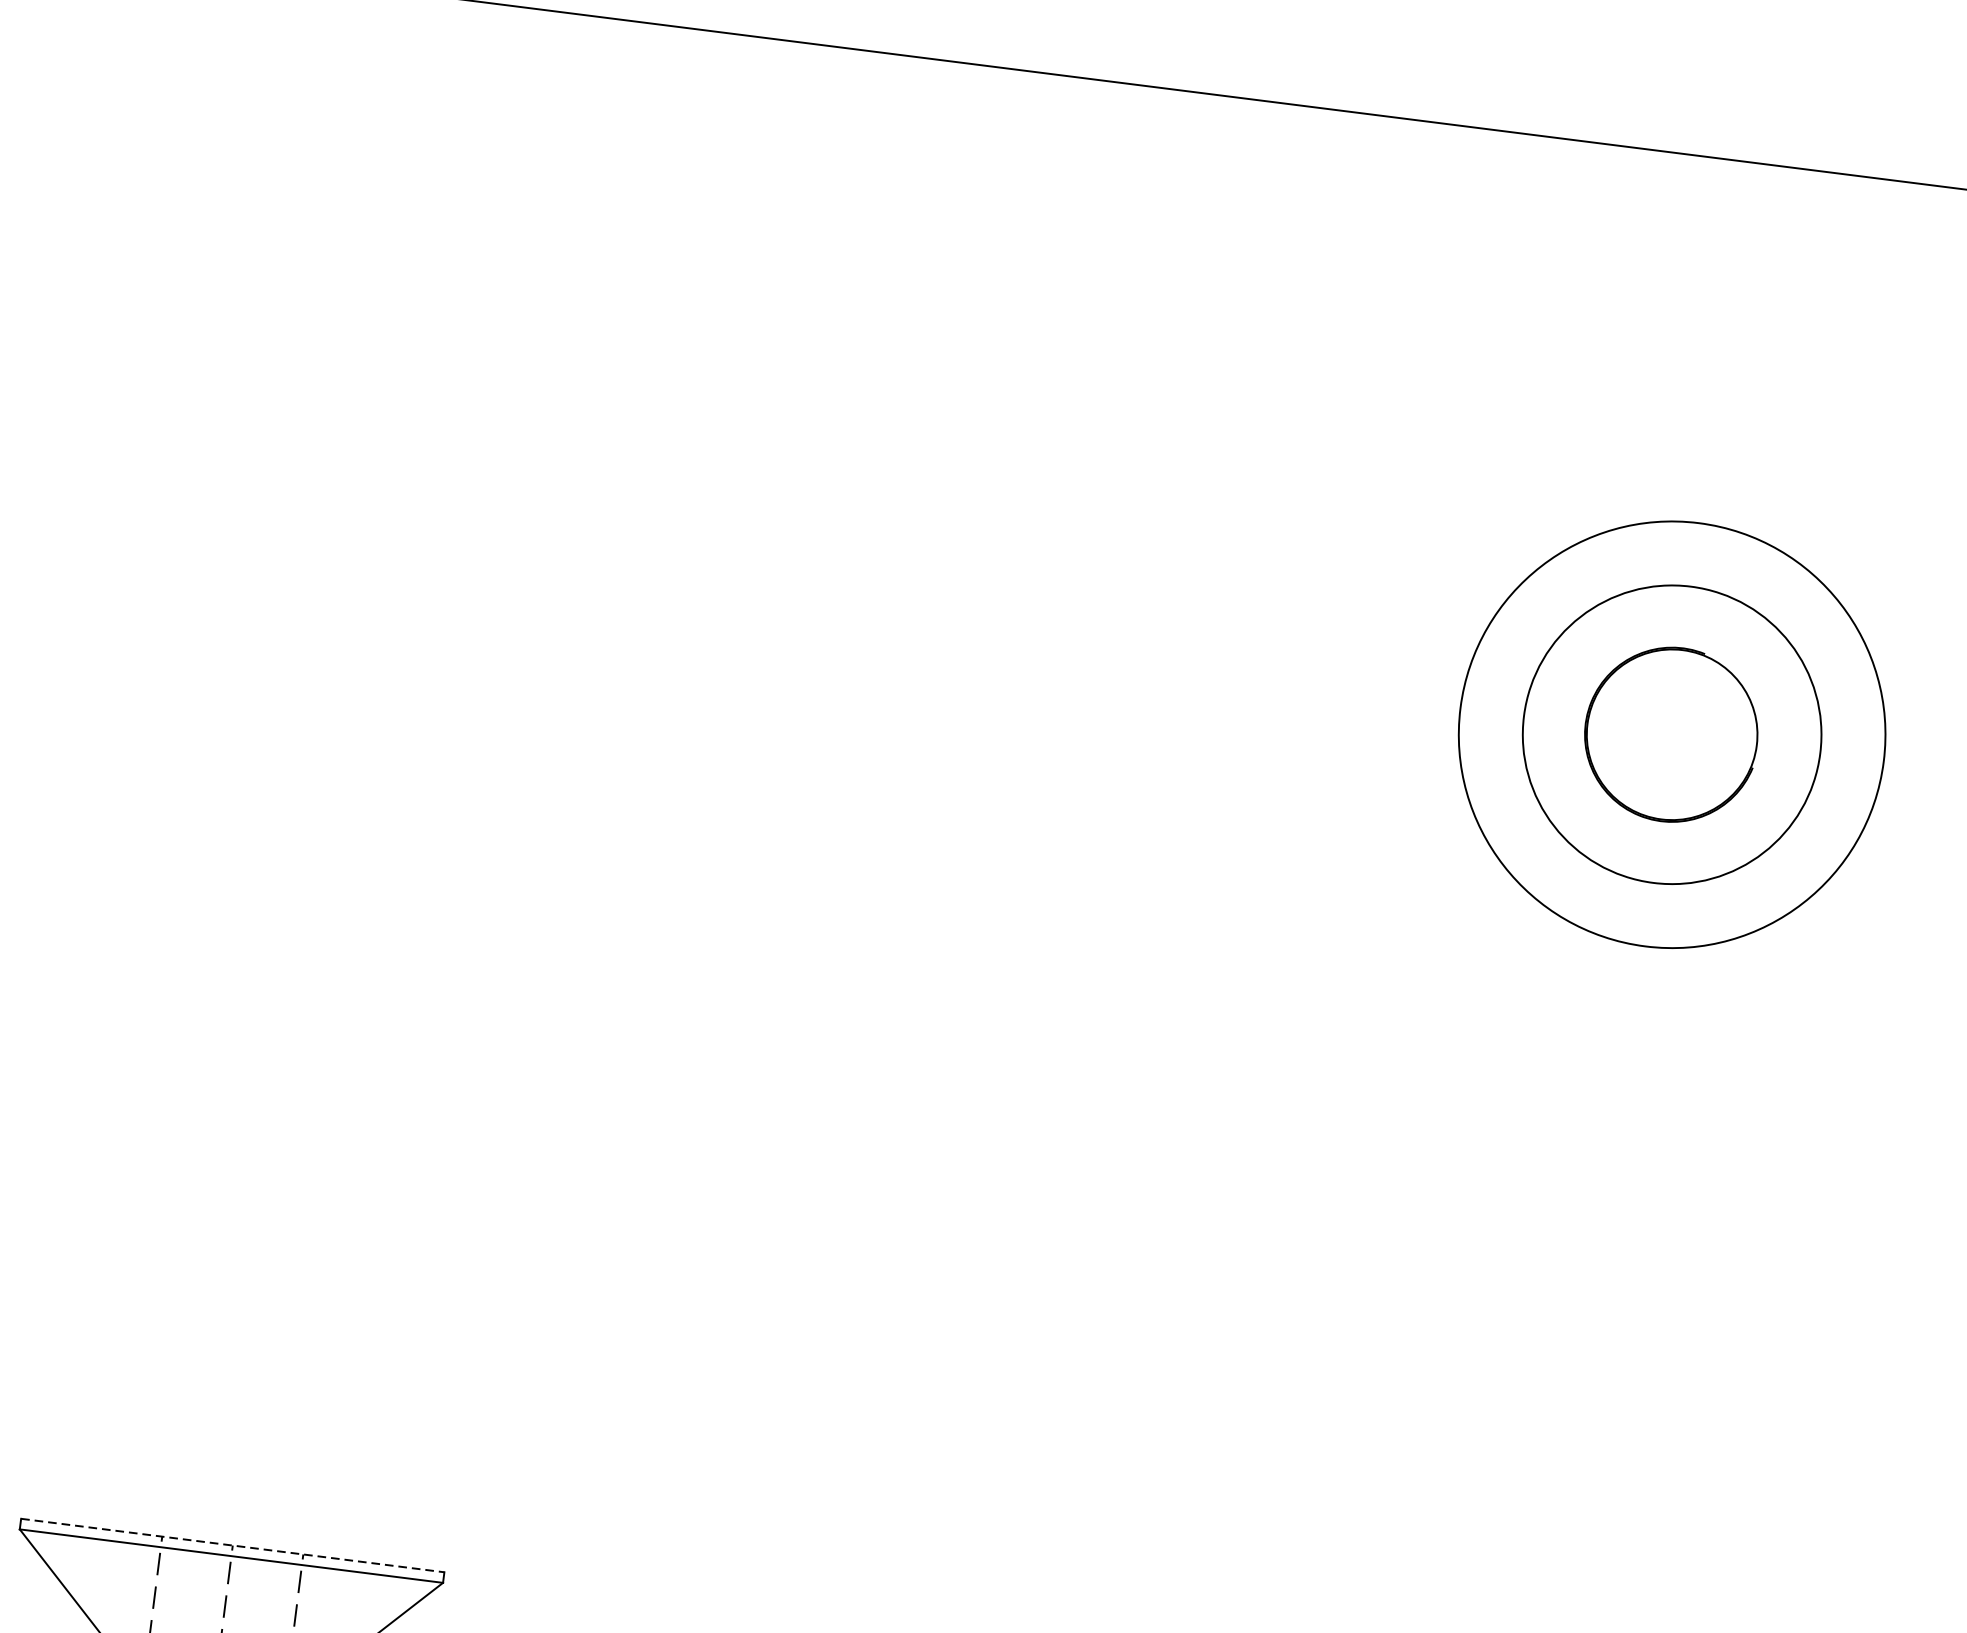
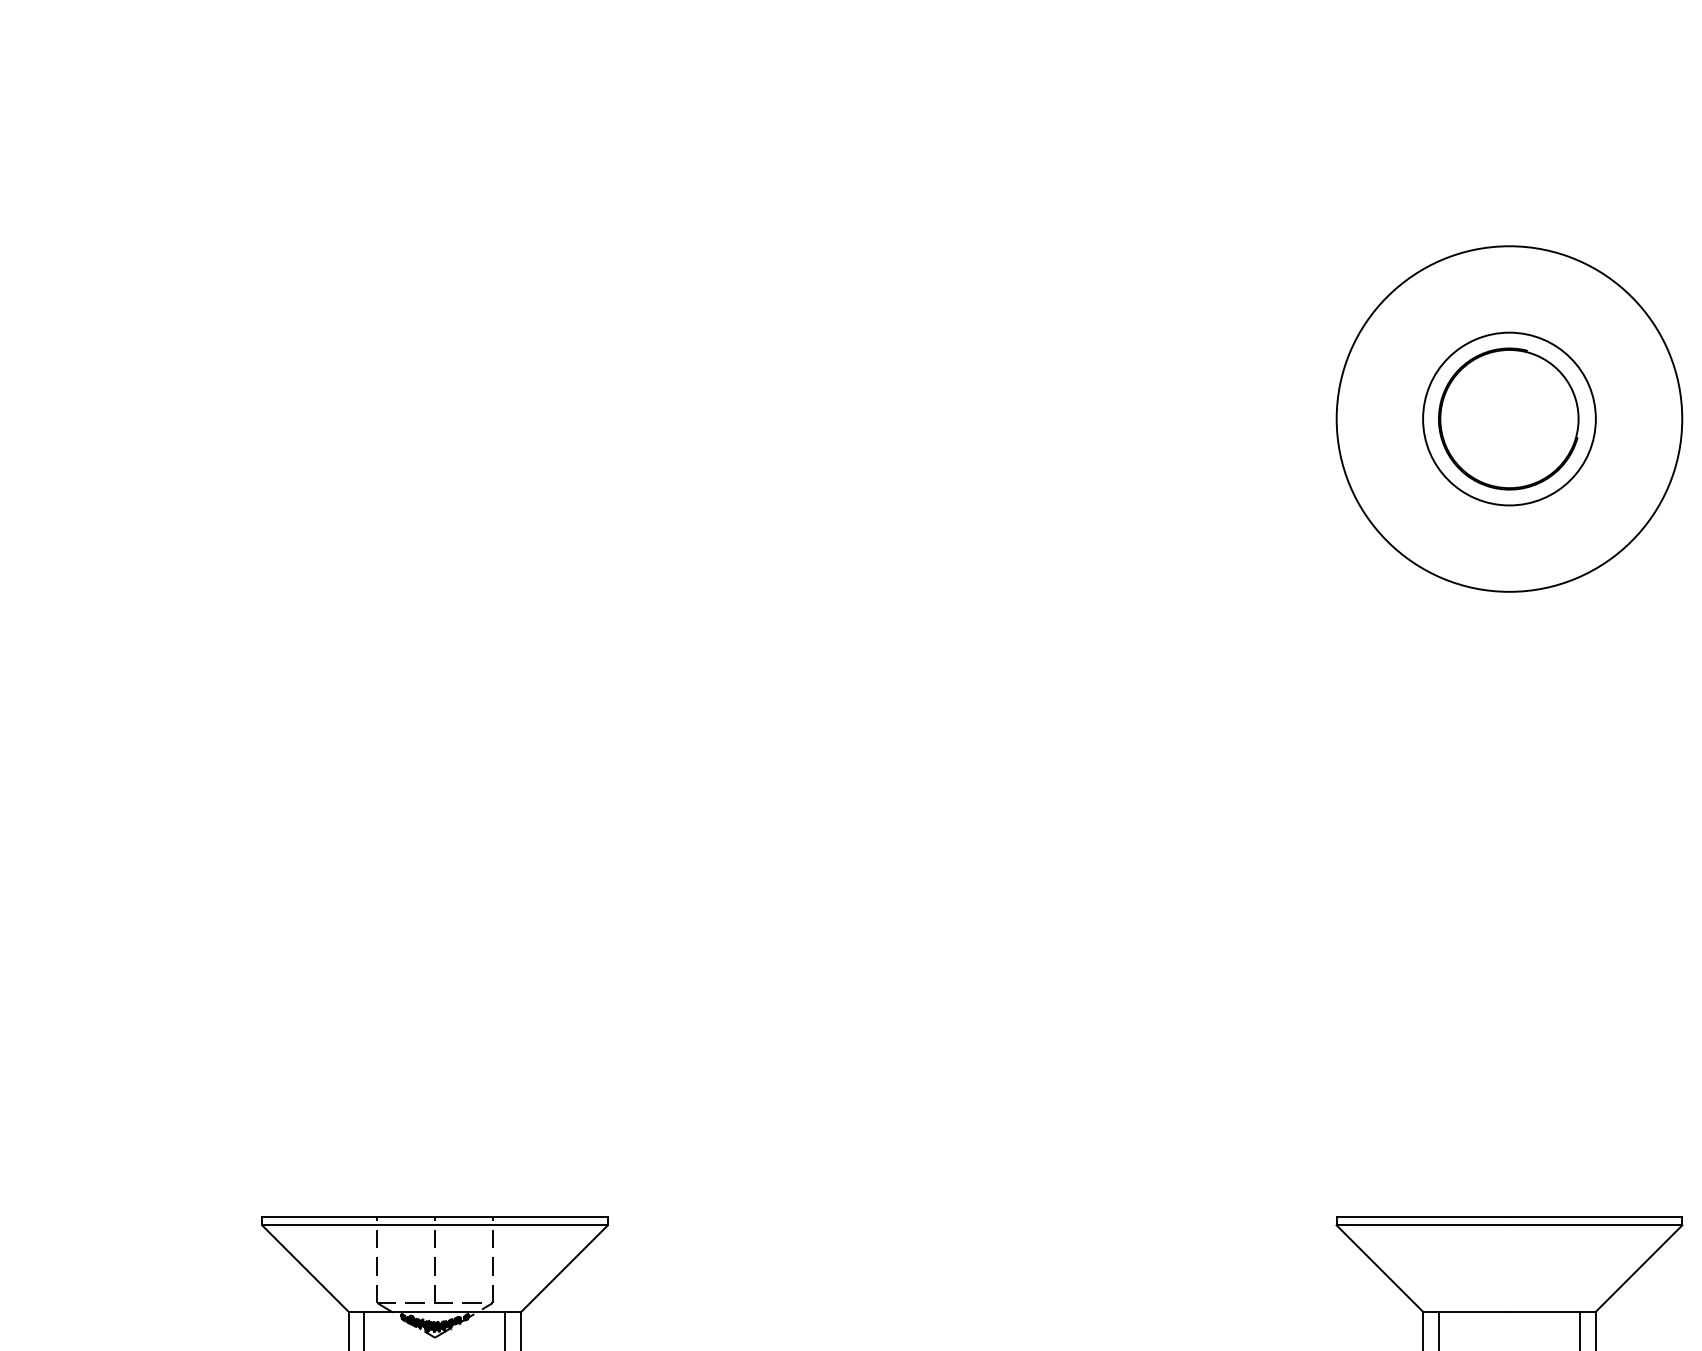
circle: (1672, 734) -> (1509, 418), size x0.71
line: (233, 1545) -> (435, 1216), dashed -> solid

